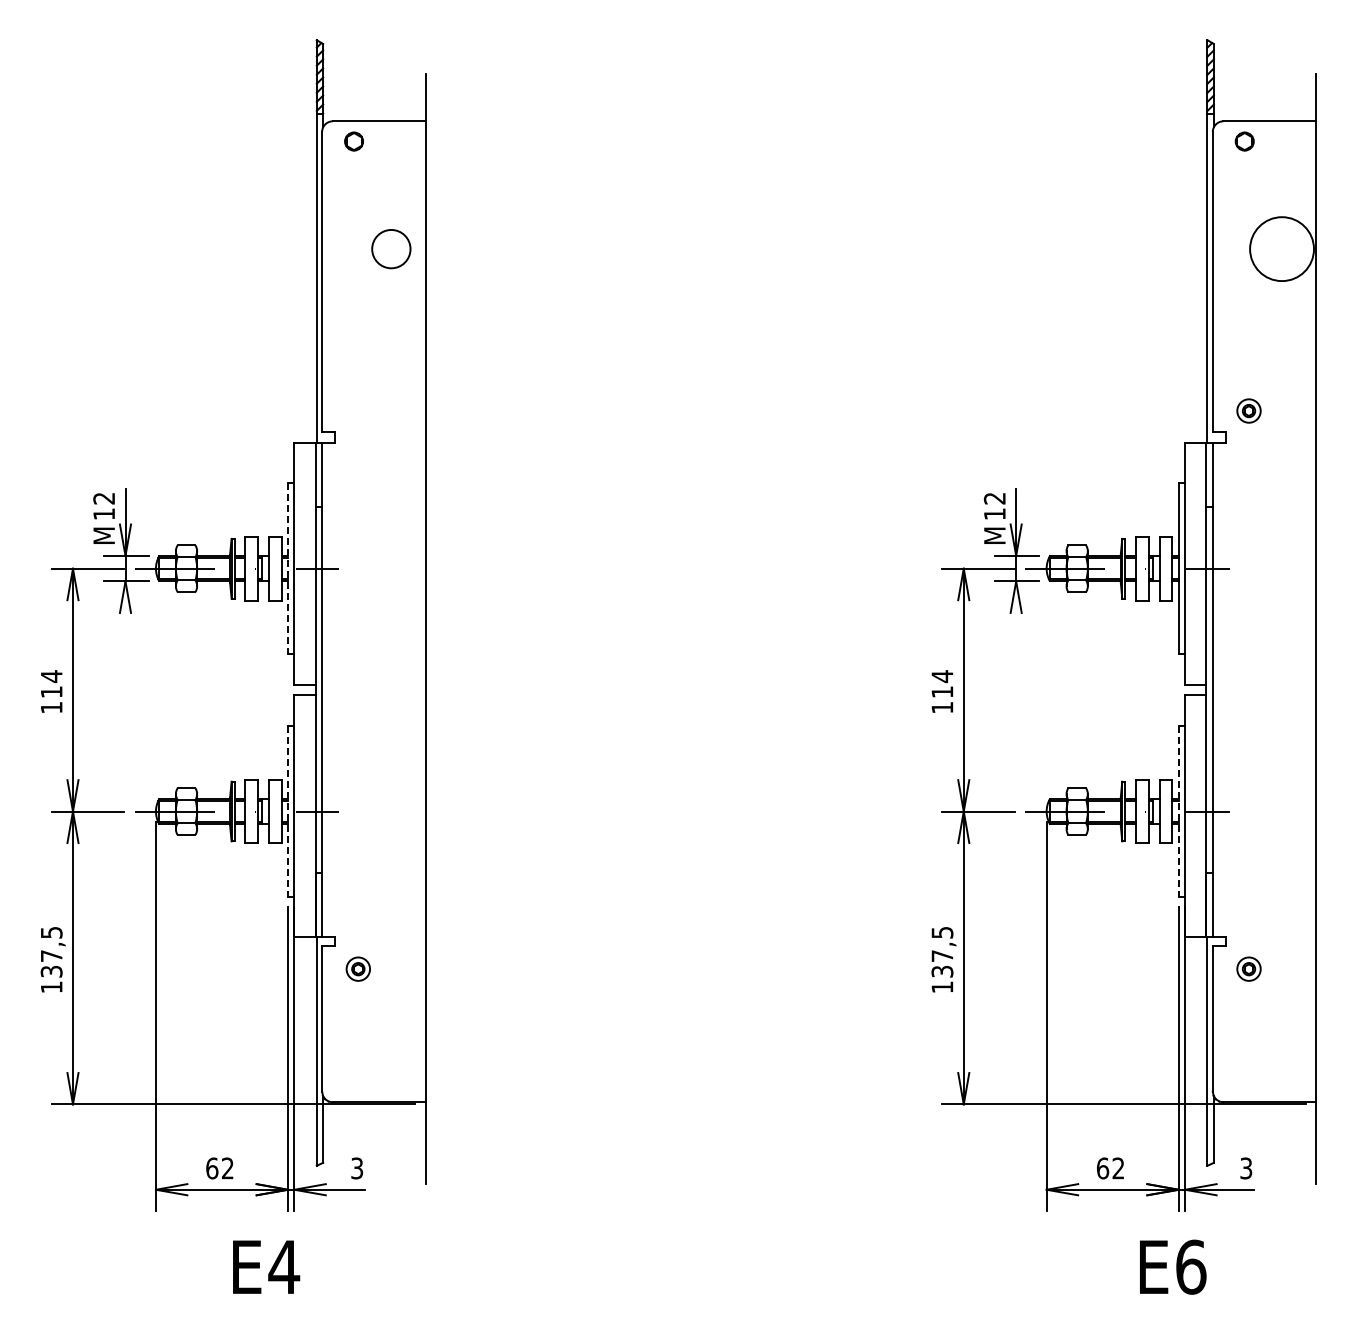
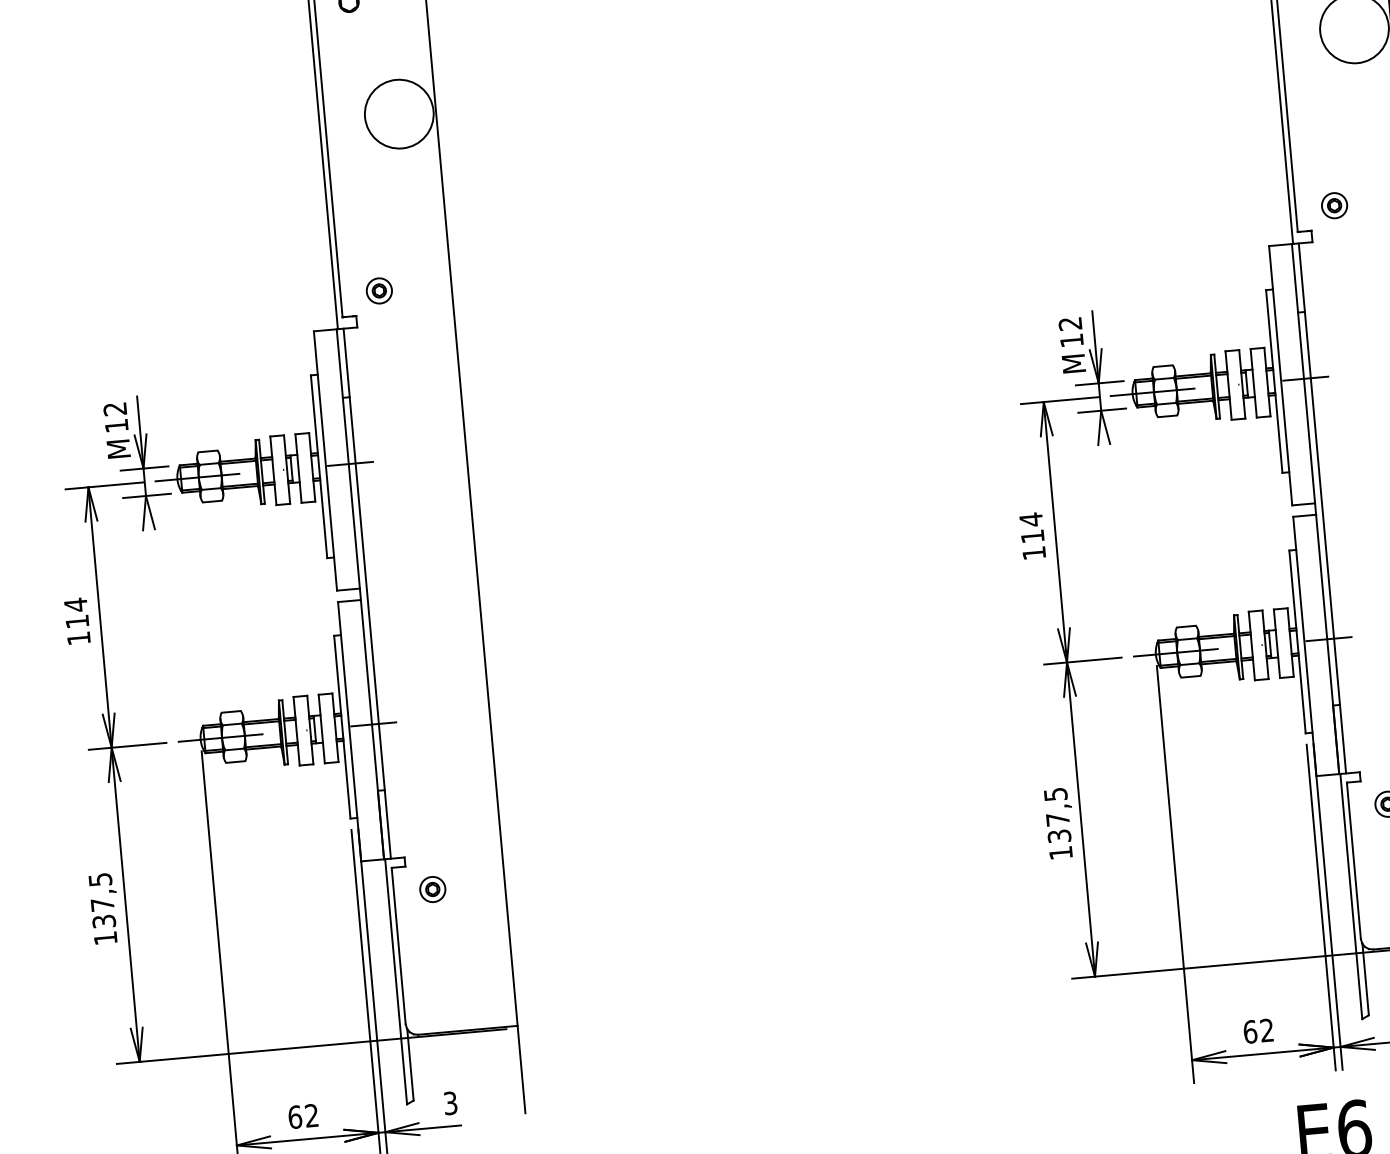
circle: (391, 249) -> (399, 114), size x1.67
part: (357, 410) -> (378, 290), added
line: (288, 569) -> (319, 467), dashed -> solid
line: (288, 812) -> (342, 728), dashed -> solid
line: (1178, 812) -> (1297, 642), dashed -> solid

